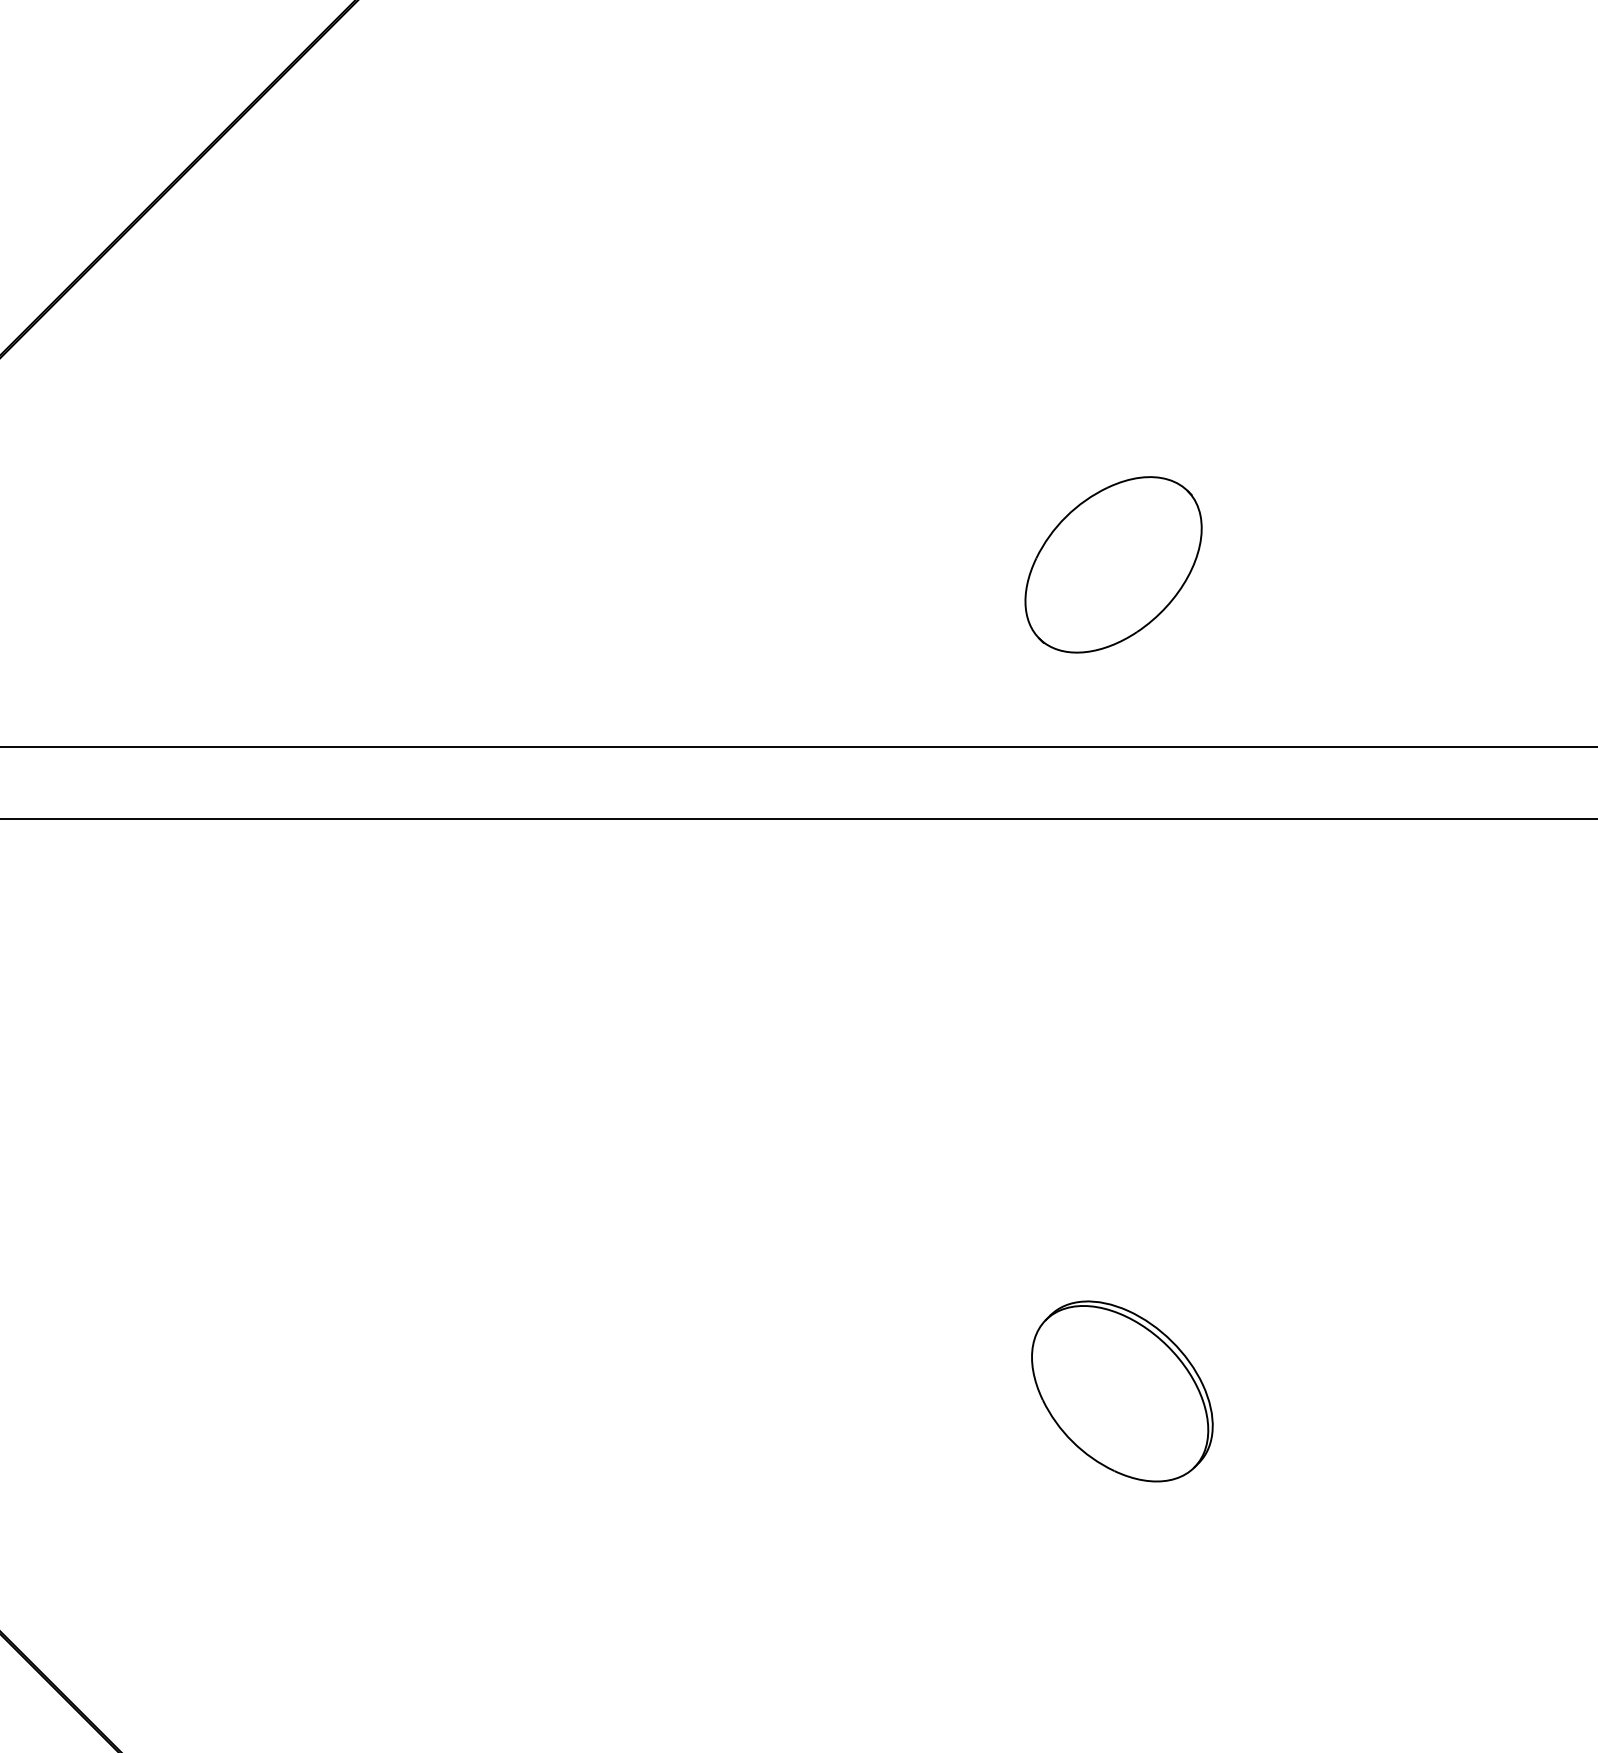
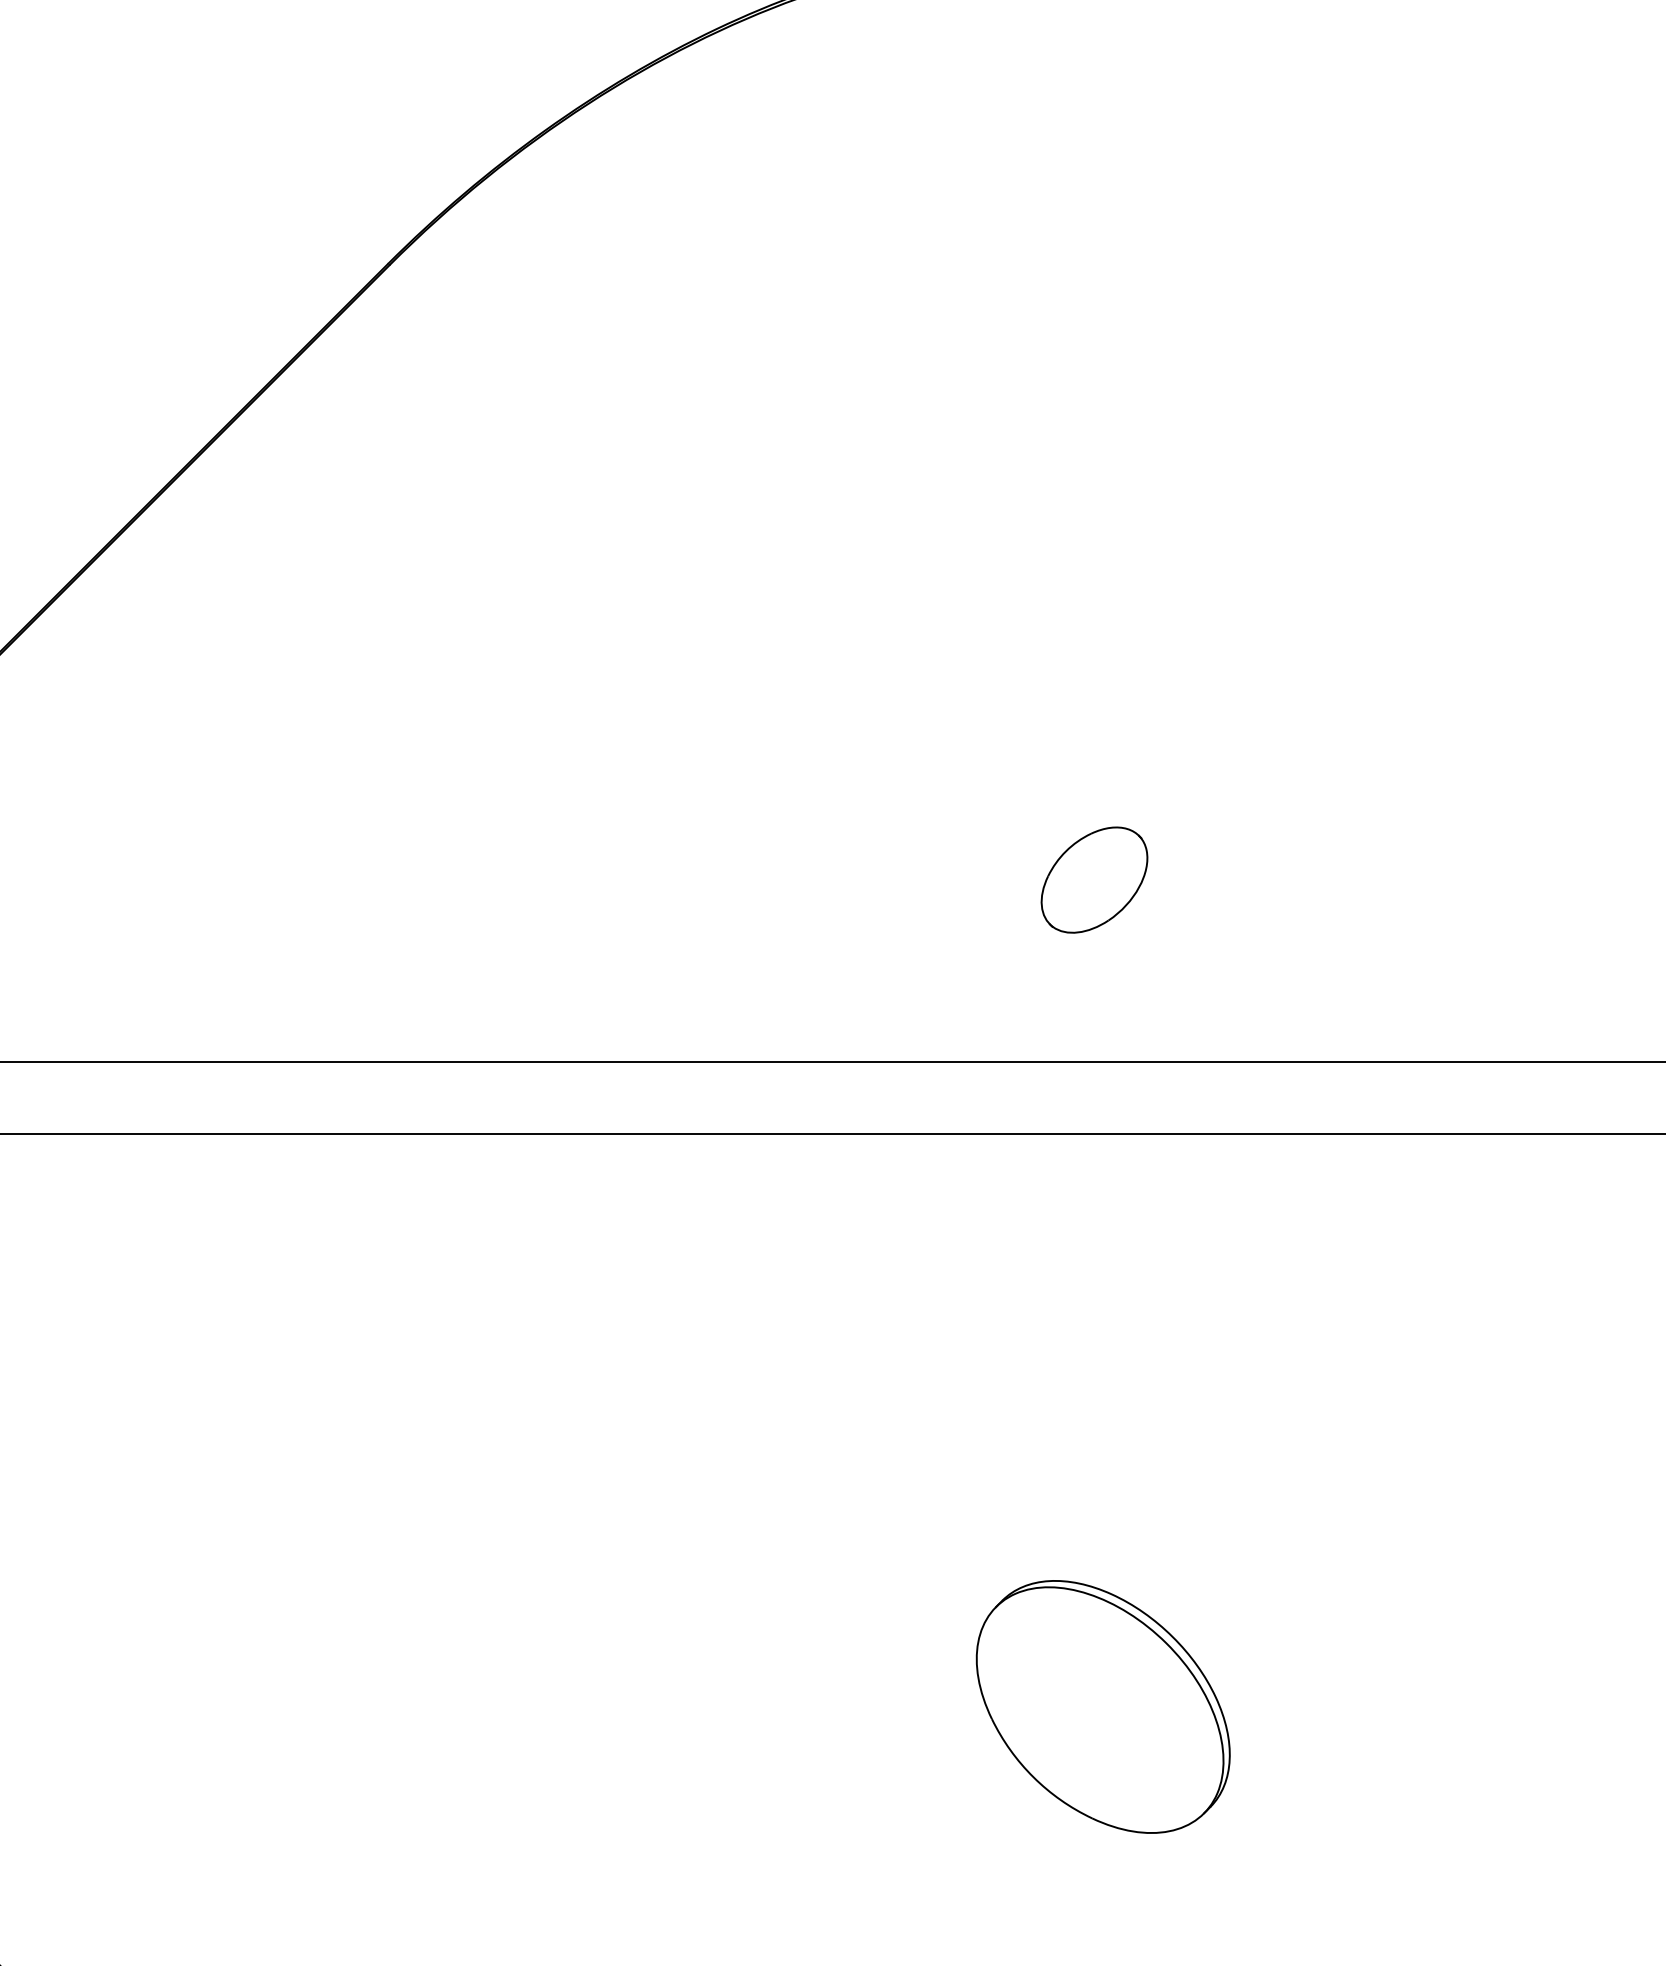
part: (1113, 564) -> (1094, 879), size x0.6
part: (1122, 1391) -> (1103, 1706), size x1.4

